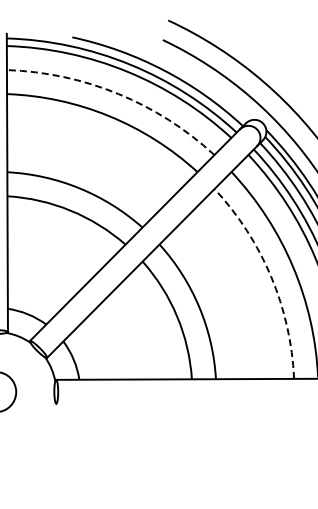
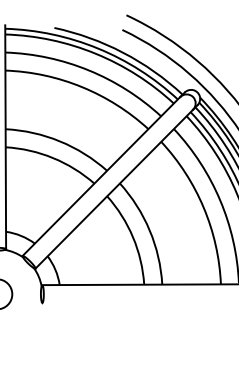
arc: (118, 93) -> (89, 70), dashed -> solid
arc: (271, 276) -> (203, 207), dashed -> solid

